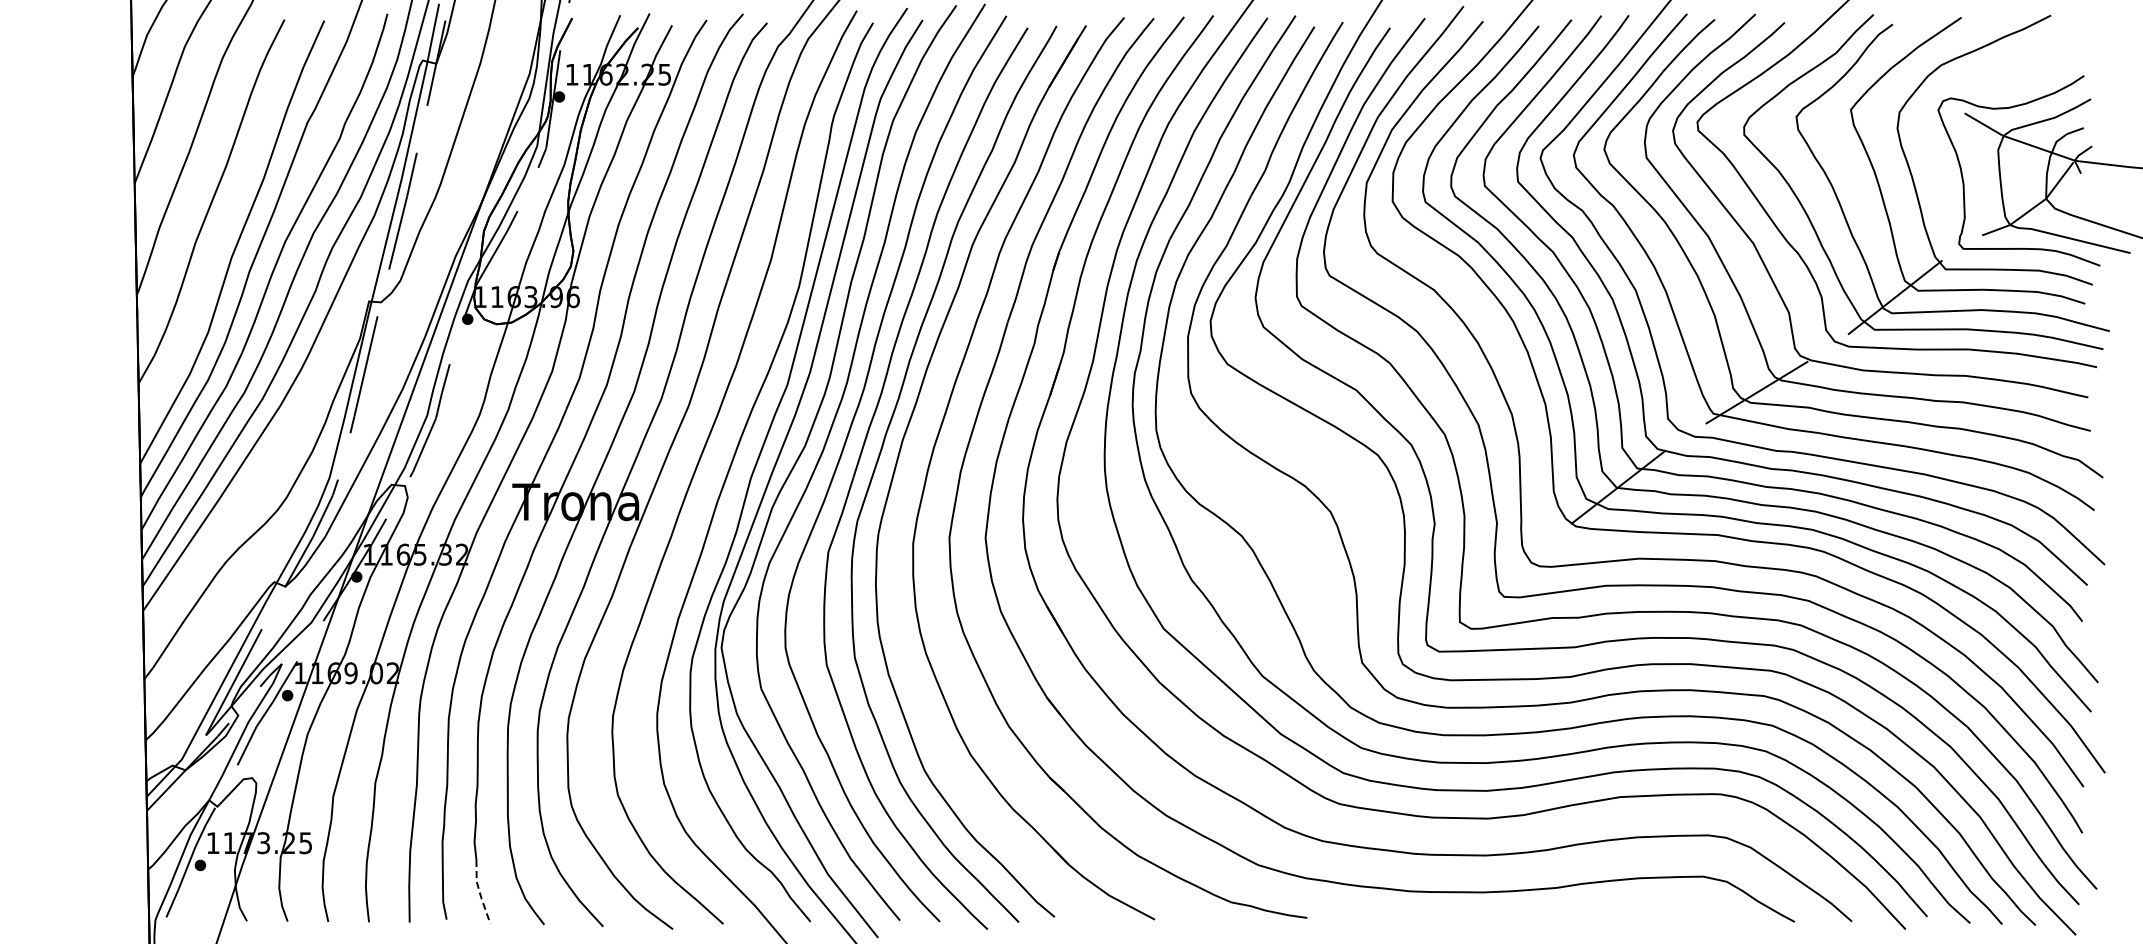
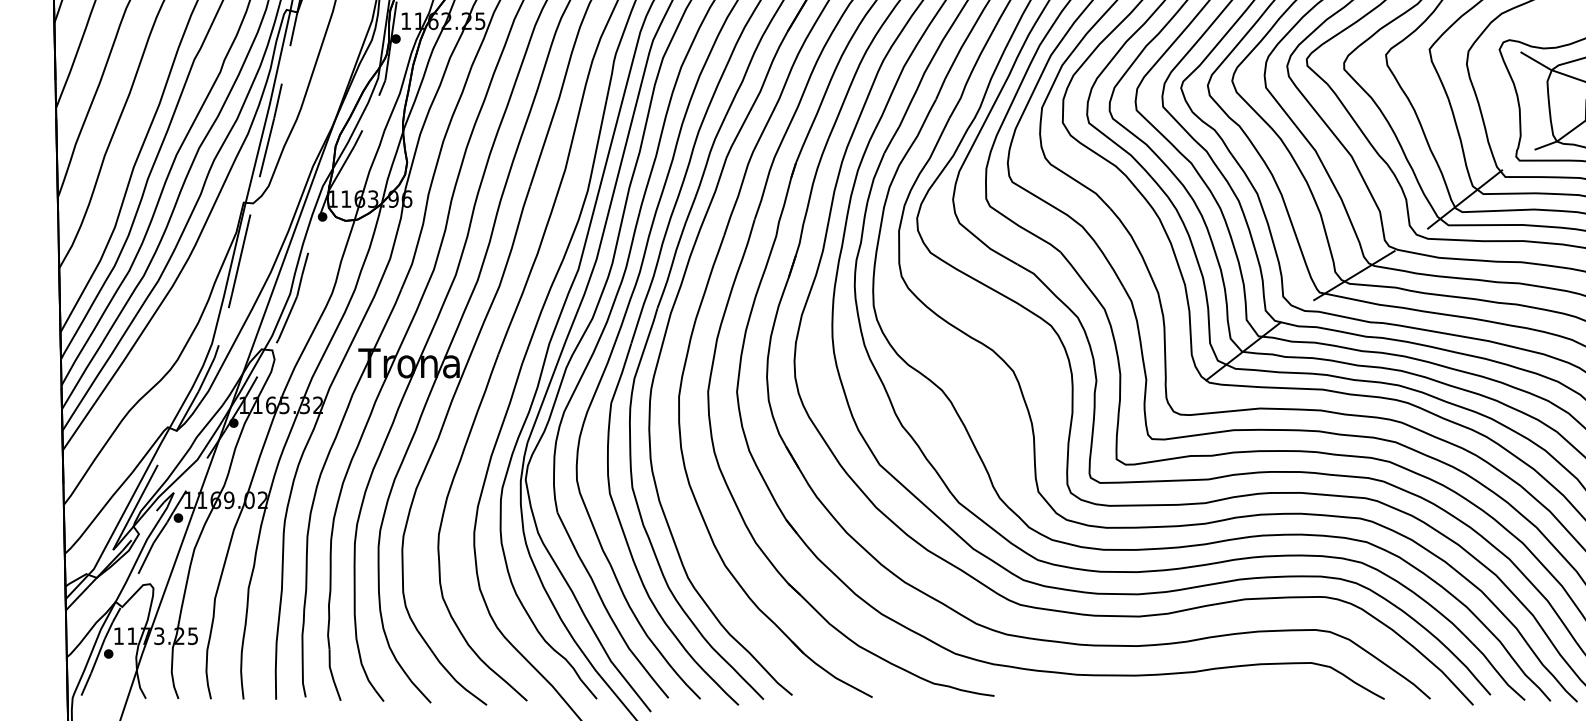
line: (479, 893) -> (332, 676), dashed -> solid

